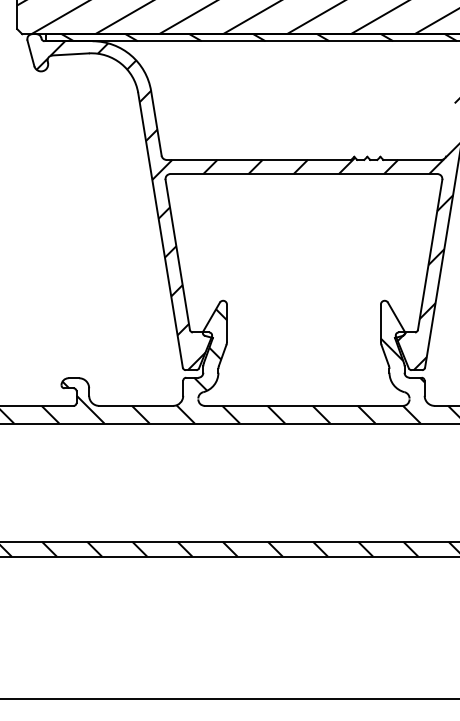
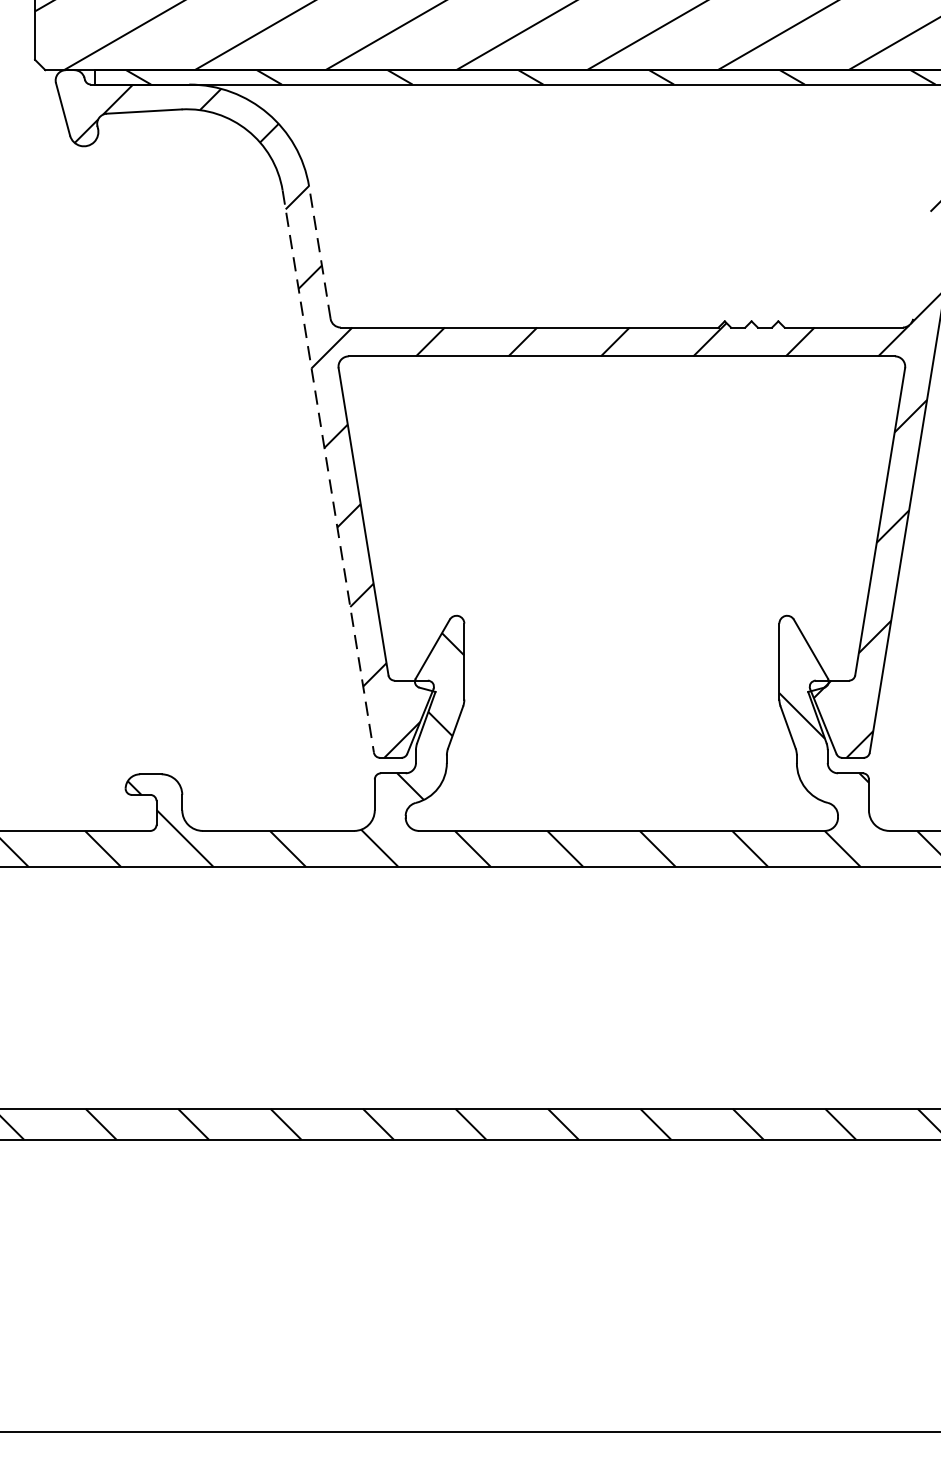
line: (156, 123) -> (320, 252), solid -> dashed
line: (160, 230) -> (328, 471), solid -> dashed

